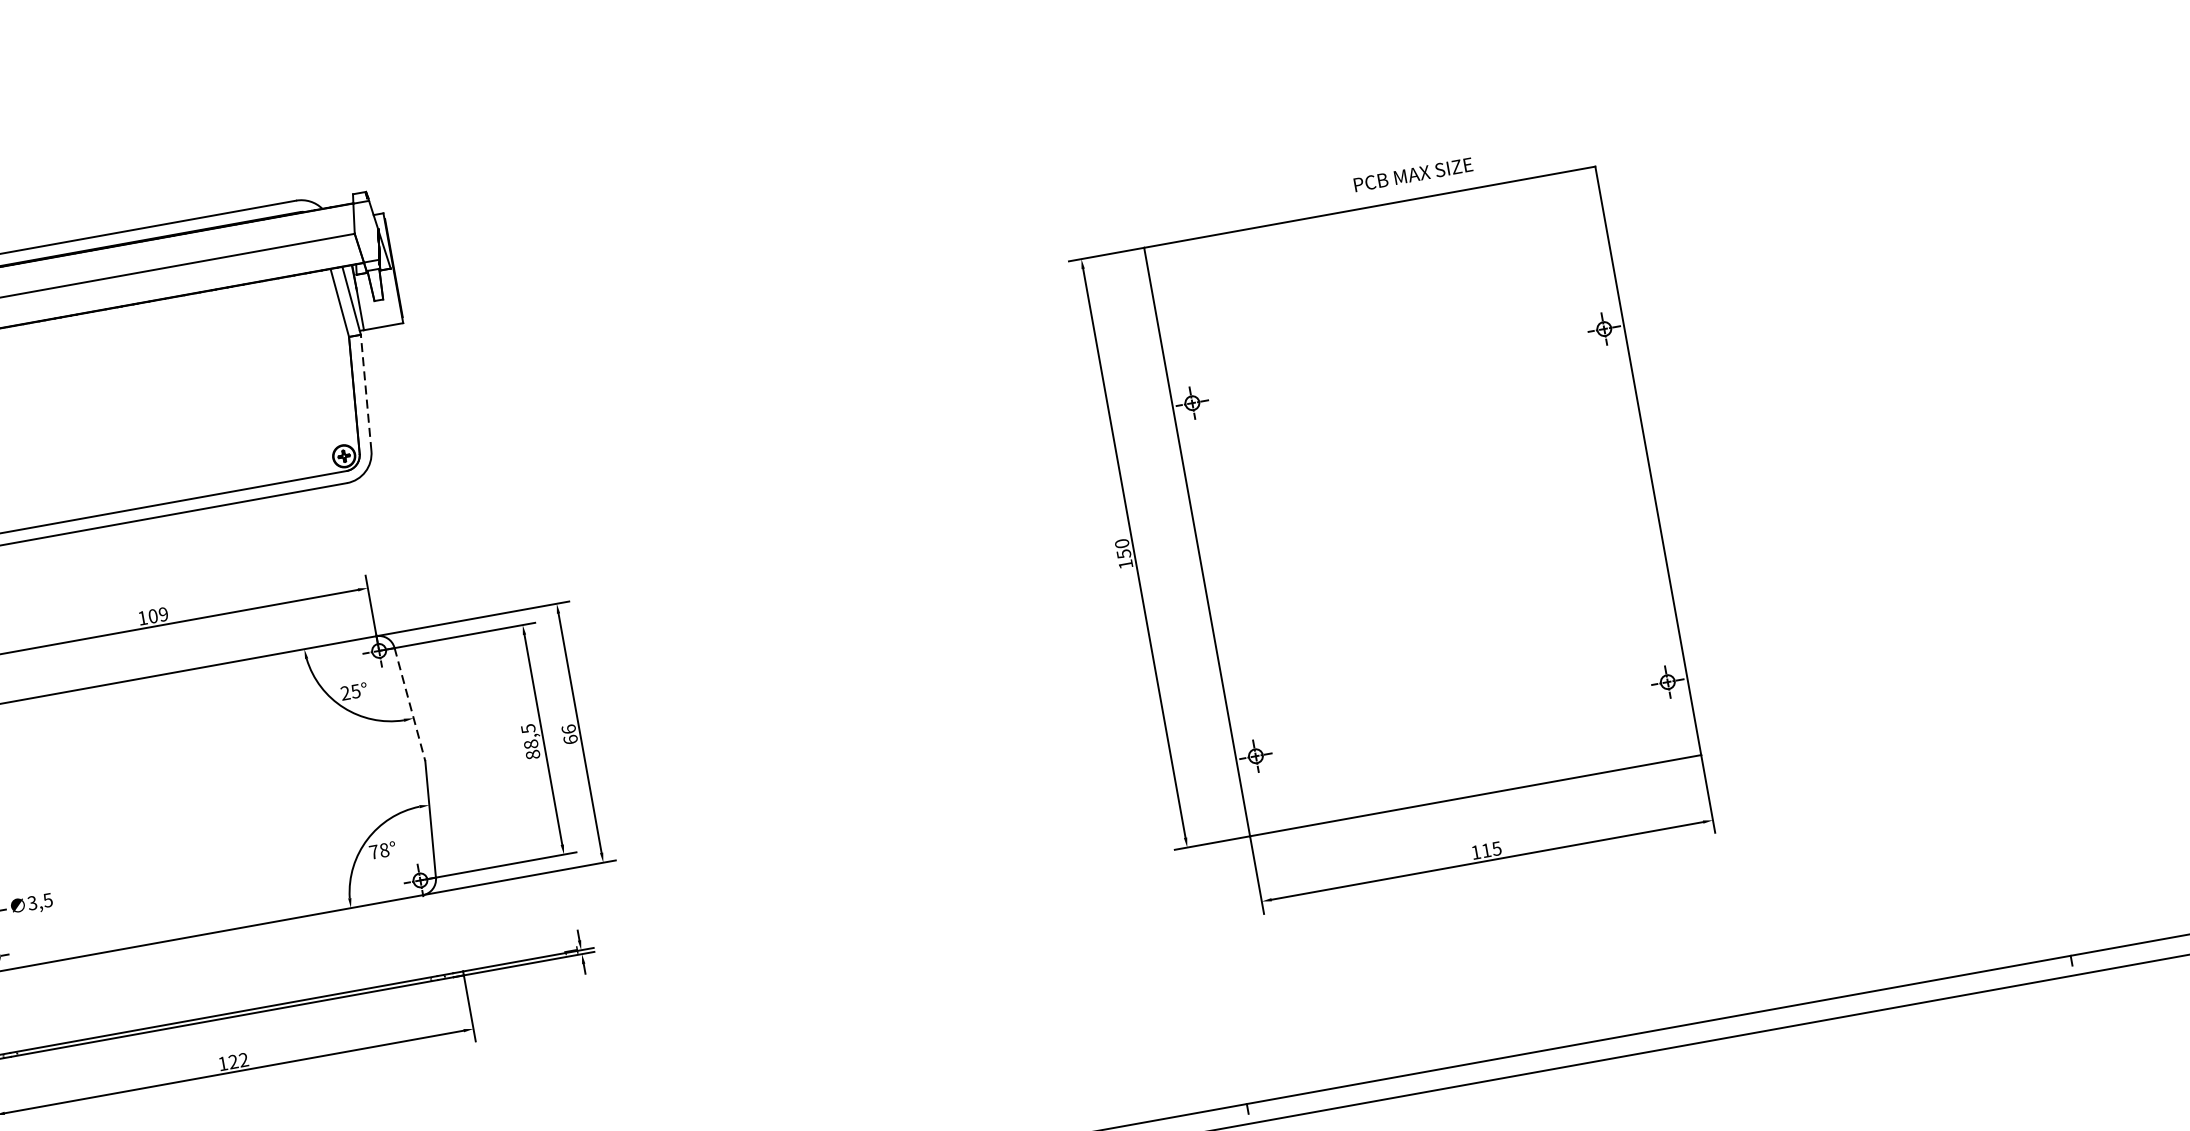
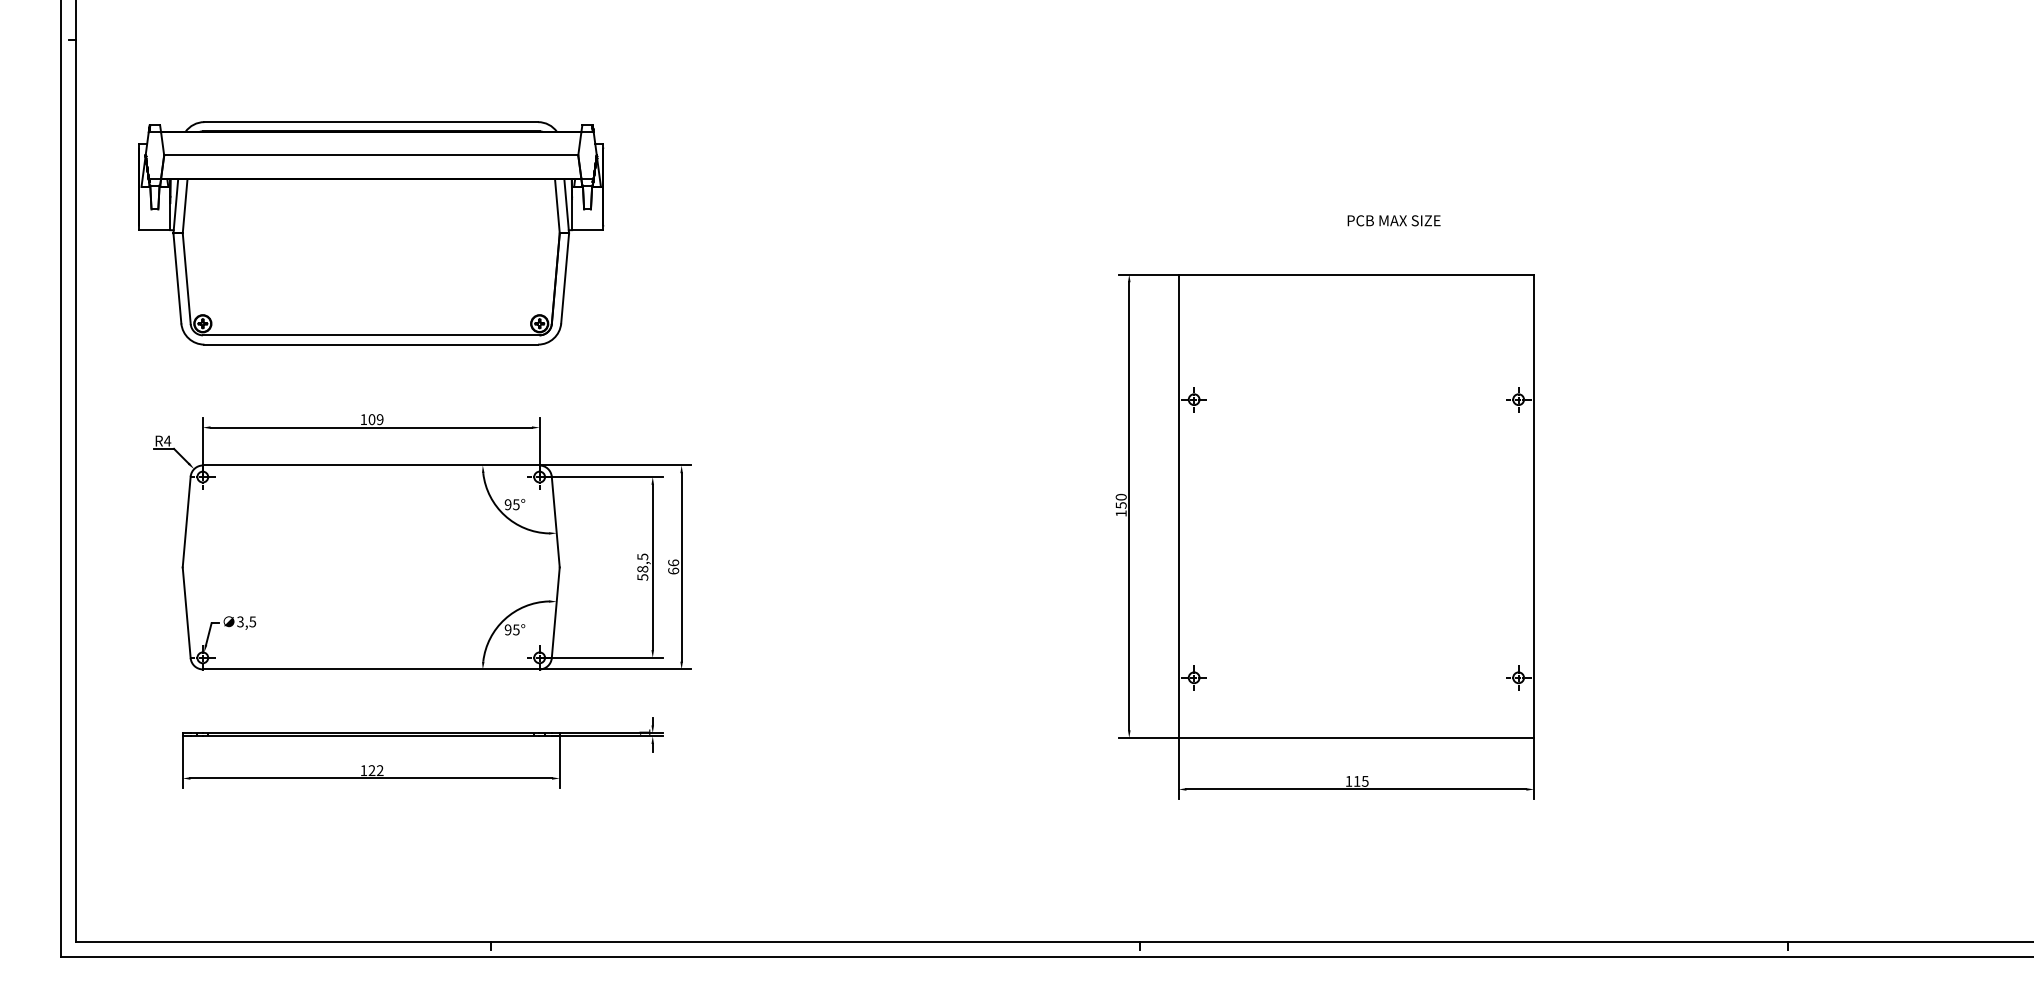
text: (1412, 174) -> (1393, 220), moved
line: (366, 391) -> (565, 277), dashed -> solid
text: (344, 694) -> (507, 505), 25° -> 95°
line: (409, 704) -> (555, 522), dashed -> solid
text: (532, 754) -> (642, 577), 88,5 -> 58,5
text: (378, 850) -> (511, 629), 78° -> 95°

